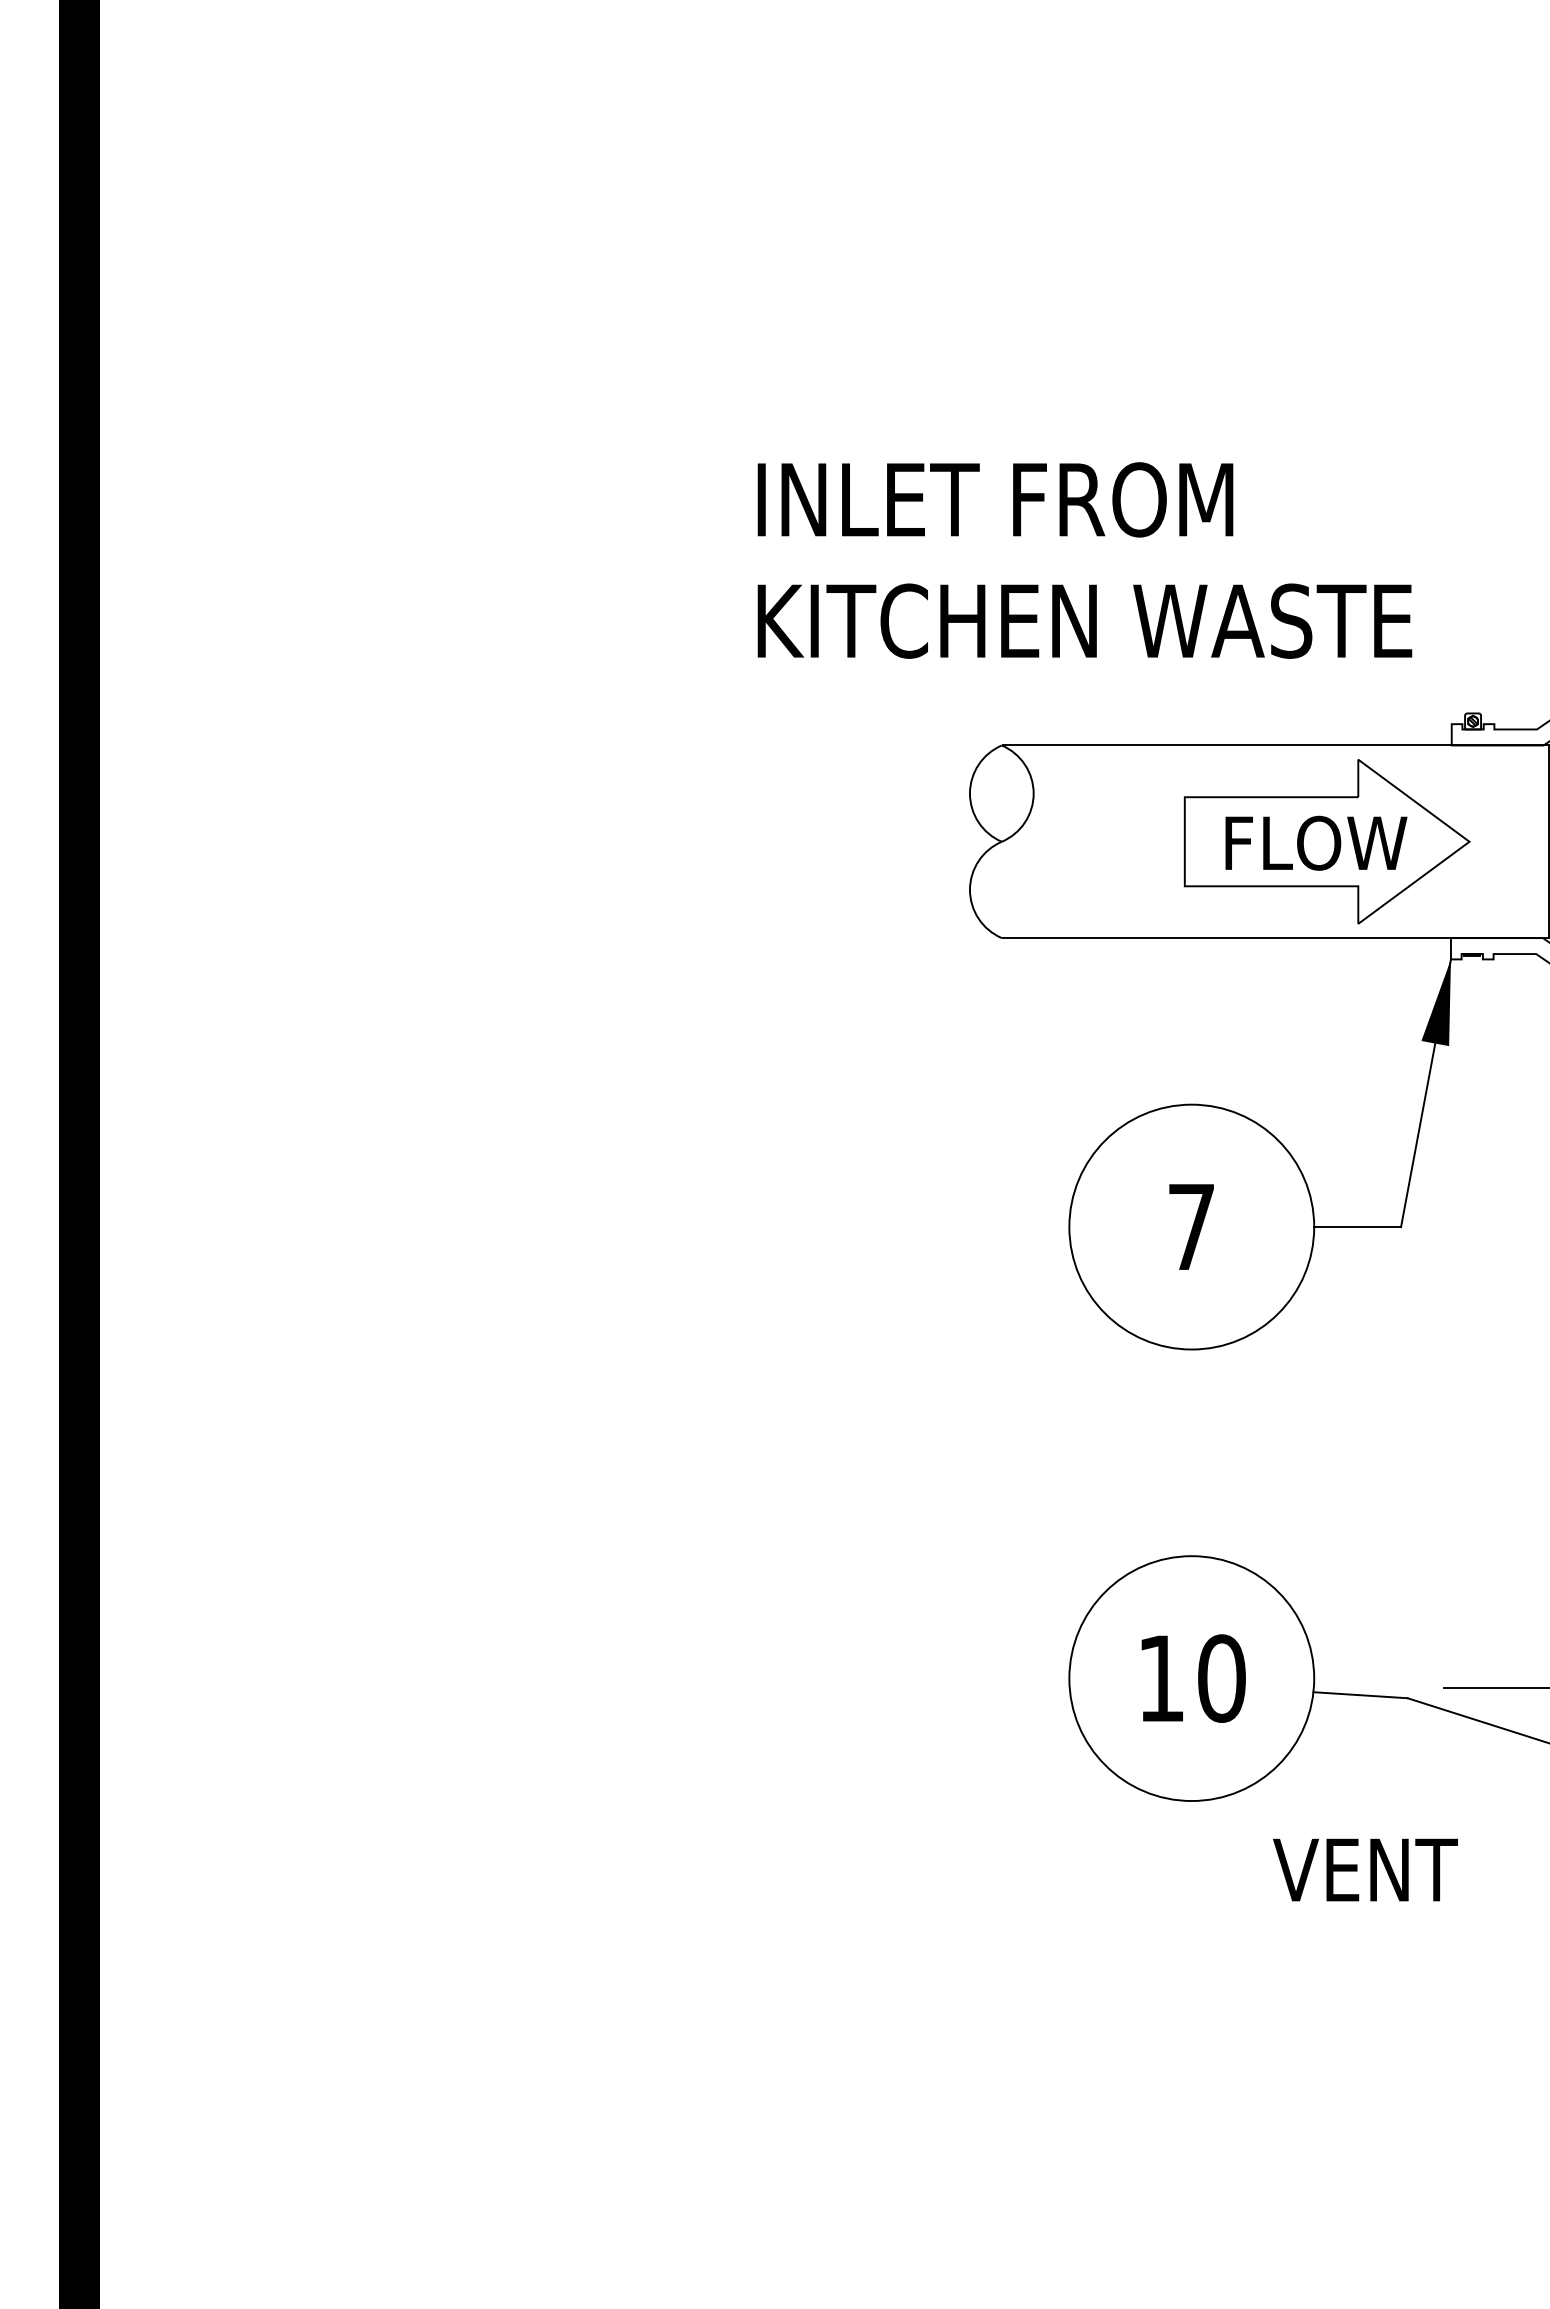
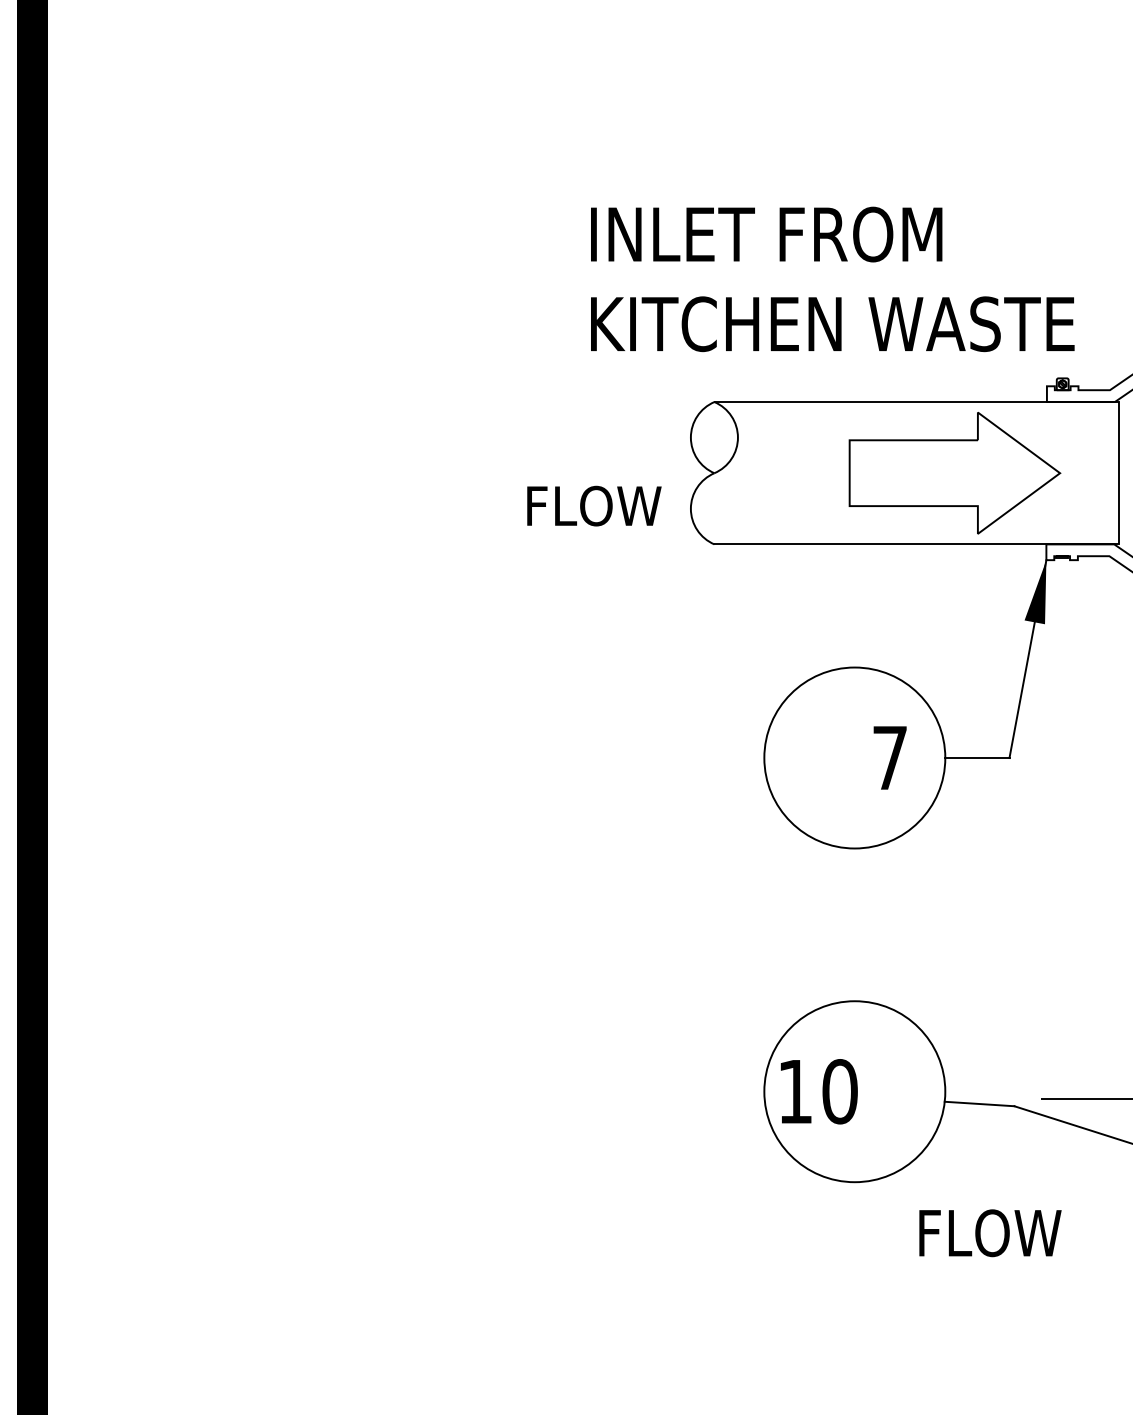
text: (1084, 560) -> (832, 279), moved
text: (1316, 842) -> (594, 505), moved
text: (1191, 1226) -> (890, 757), moved
text: (1193, 1678) -> (819, 1091), moved
text: (1372, 1869) -> (988, 1232), VENT -> FLOW

